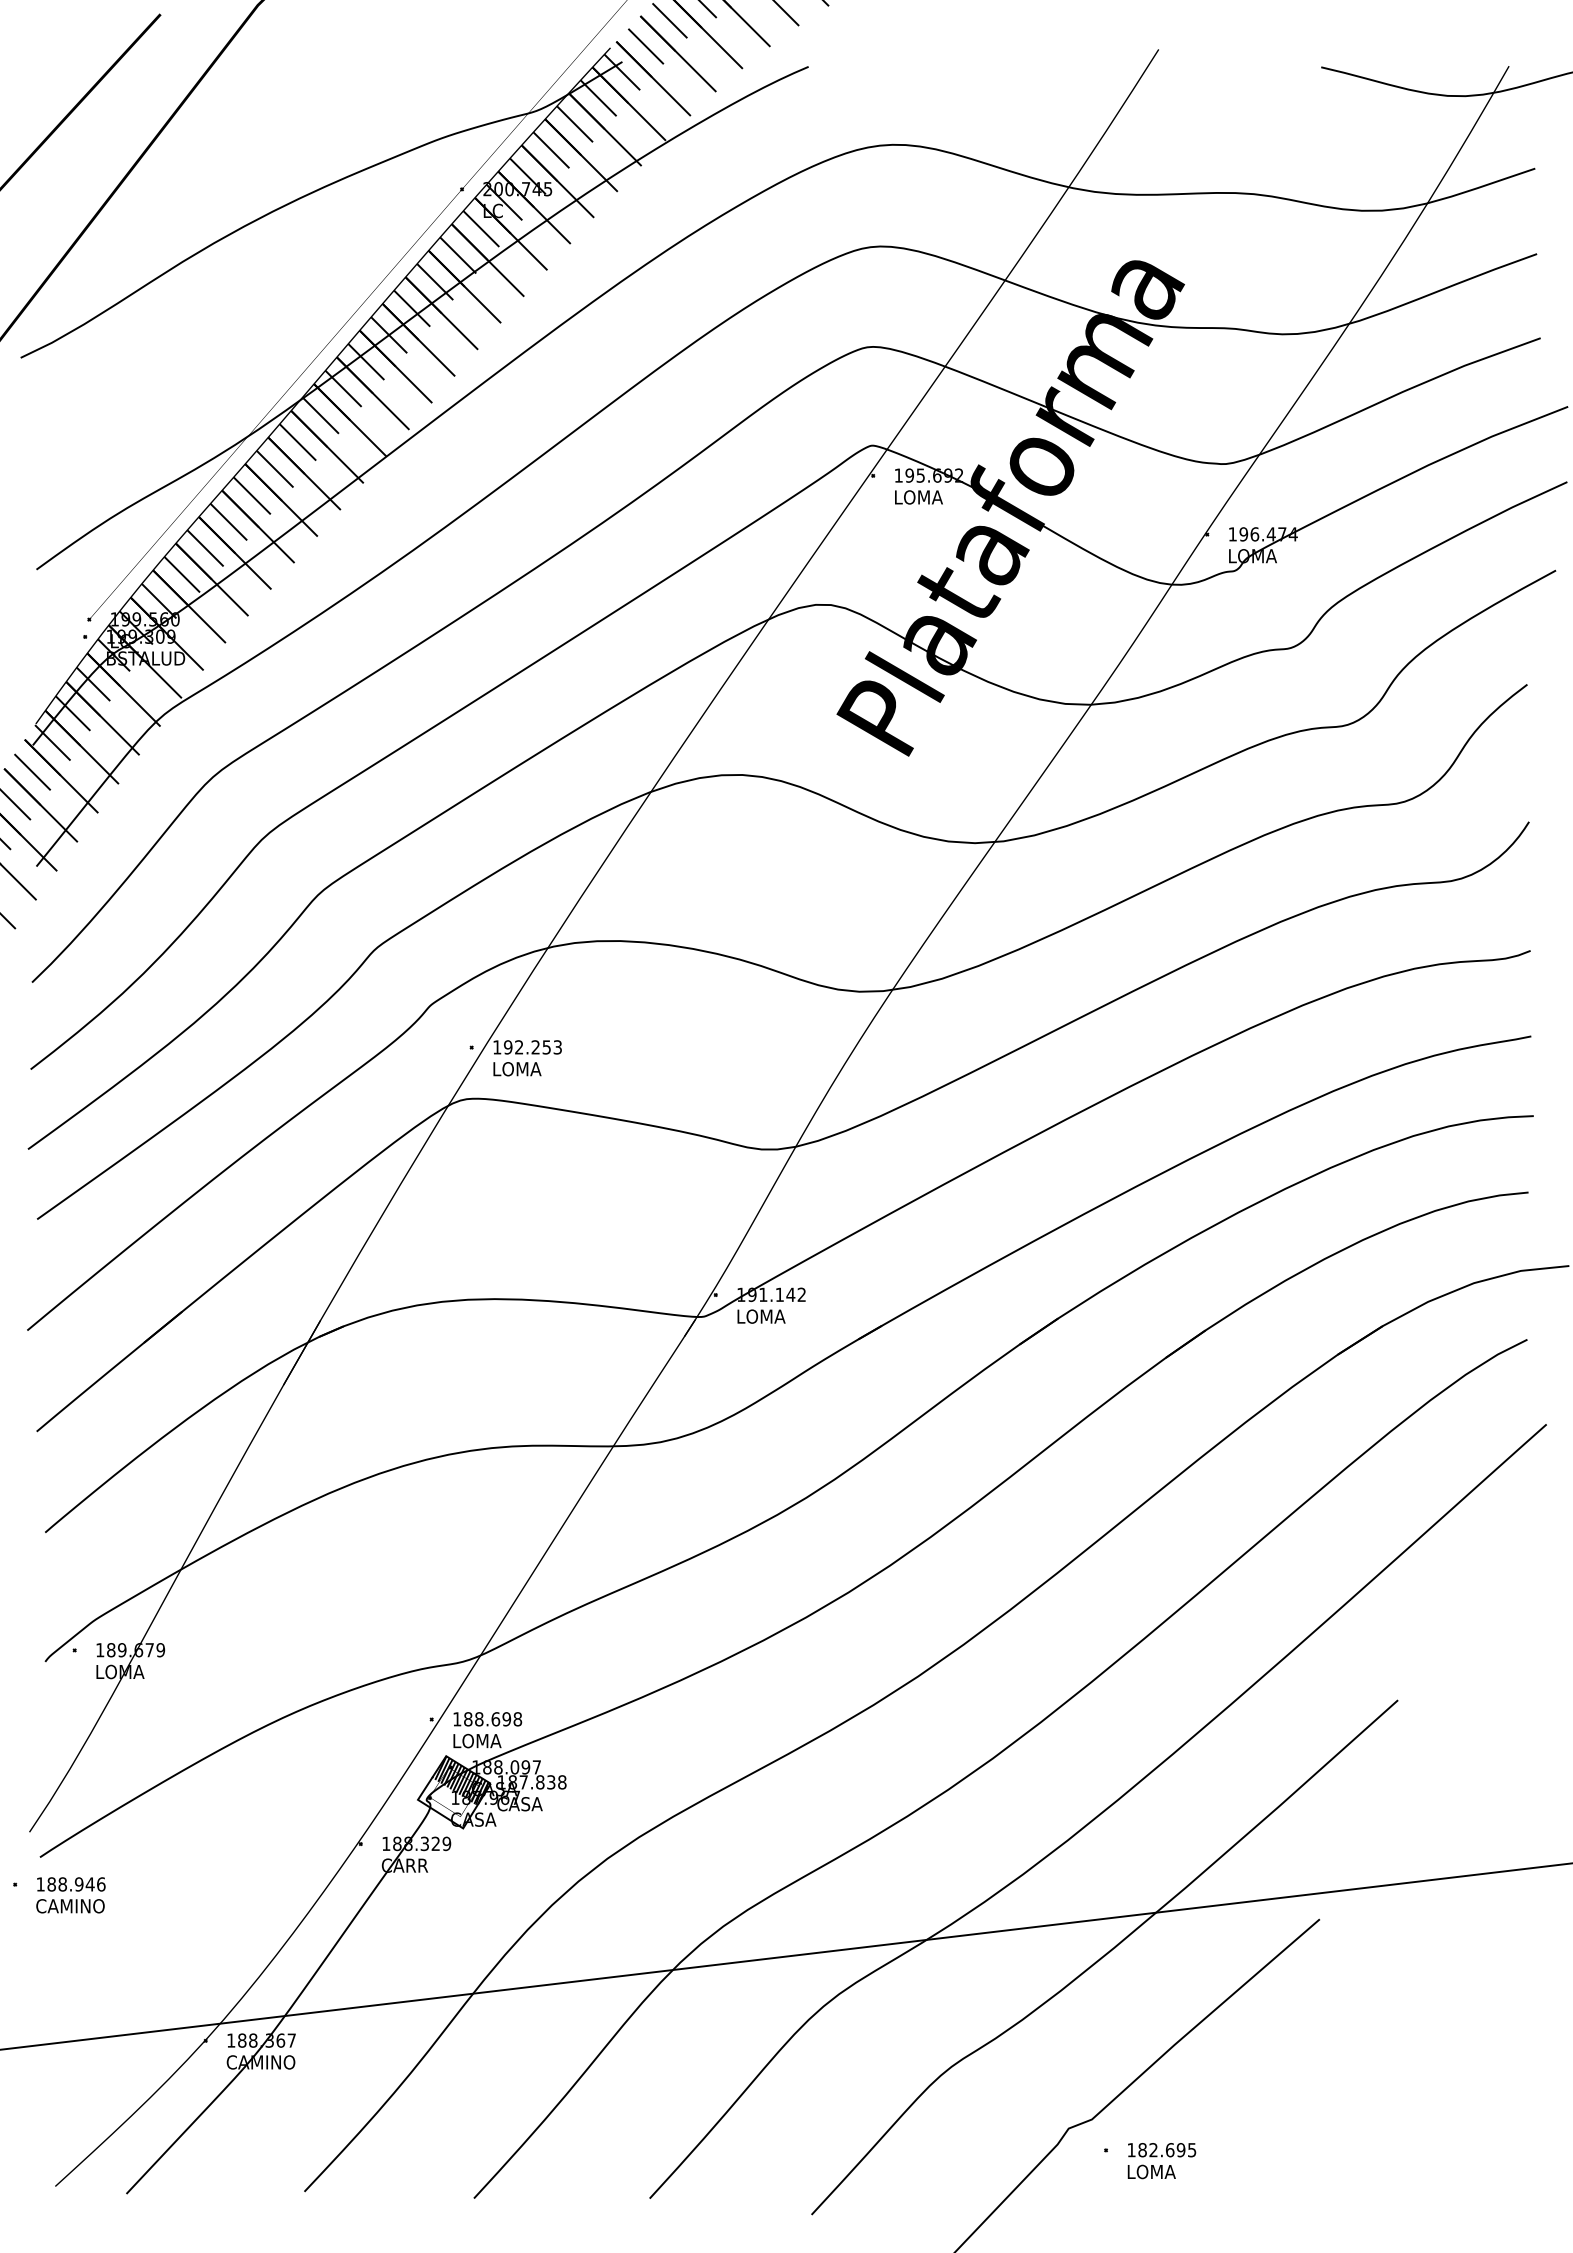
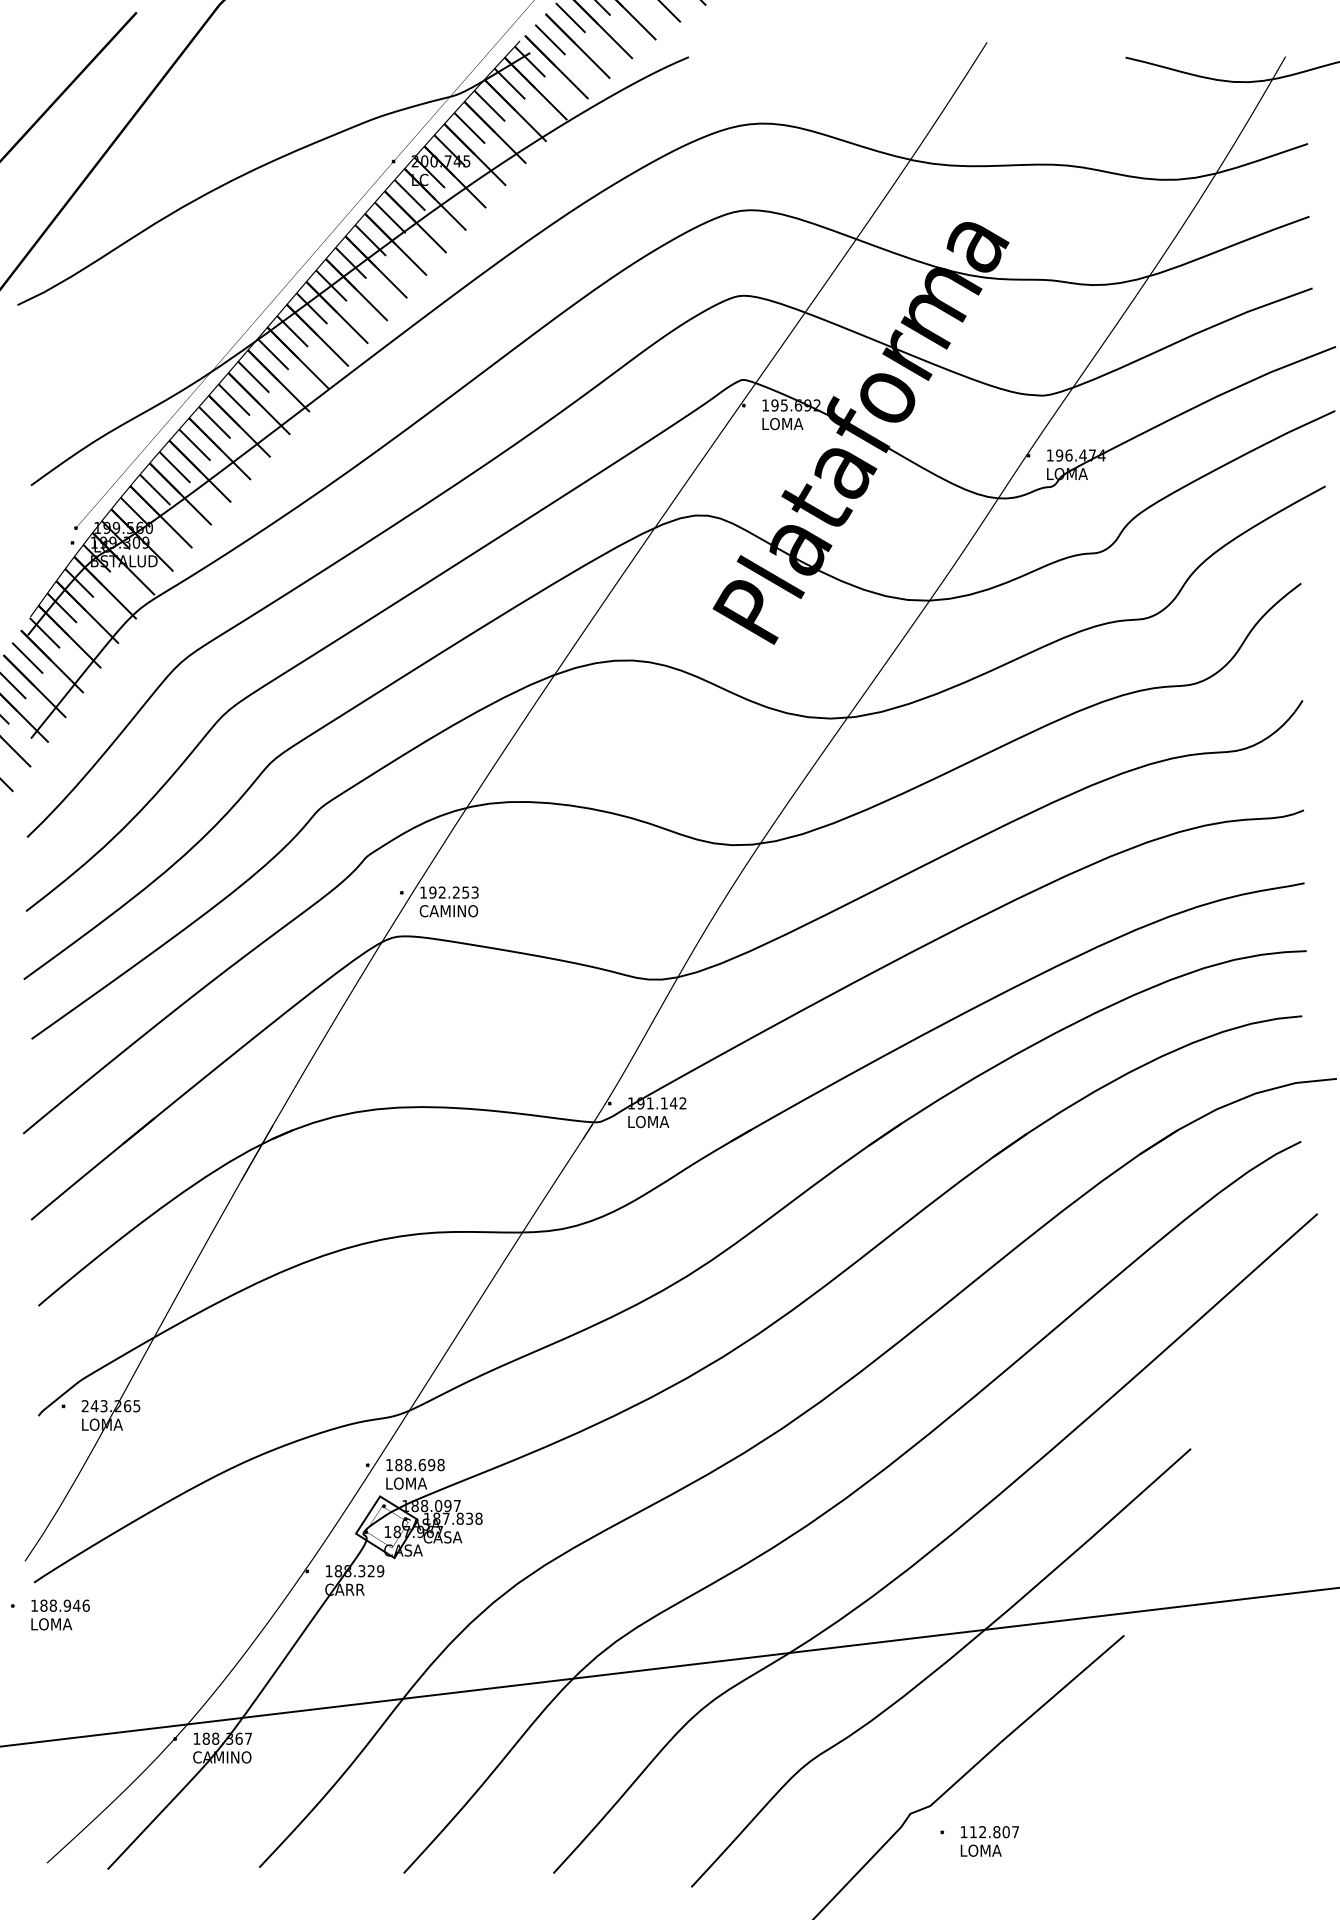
text: (526, 1069) -> (448, 911), LOMA -> CAMINO
text: (130, 1650) -> (111, 1406), 189.679 -> 243.265
hatch: (460, 1780) -> (392, 1517), removed
text: (70, 1906) -> (59, 1624), CAMINO -> LOMA
text: (1167, 2150) -> (994, 1832), 182.695 -> 112.807

